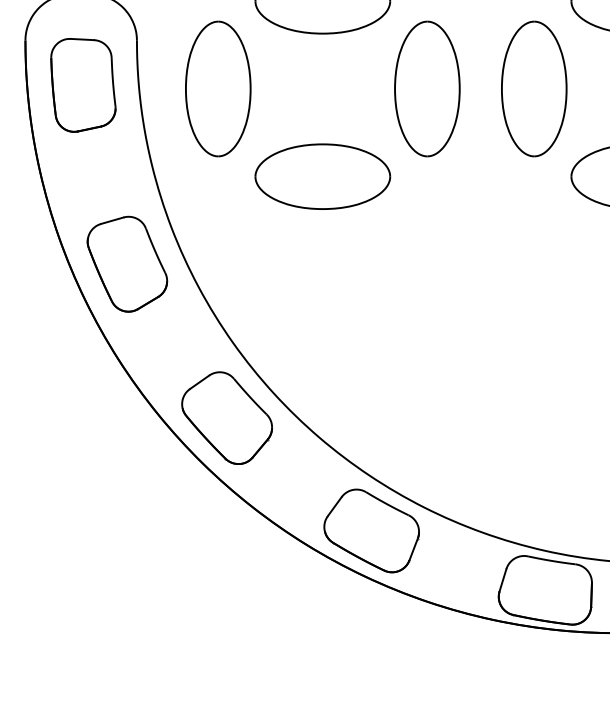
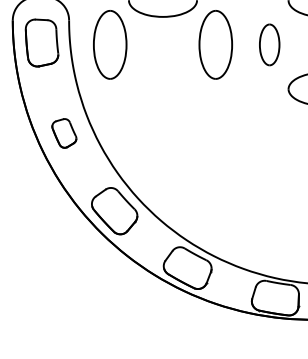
part: (533, 88) -> (269, 44), size x0.6
part: (321, 177) -> (162, 89), removed
part: (127, 264) -> (64, 133), size x0.6

